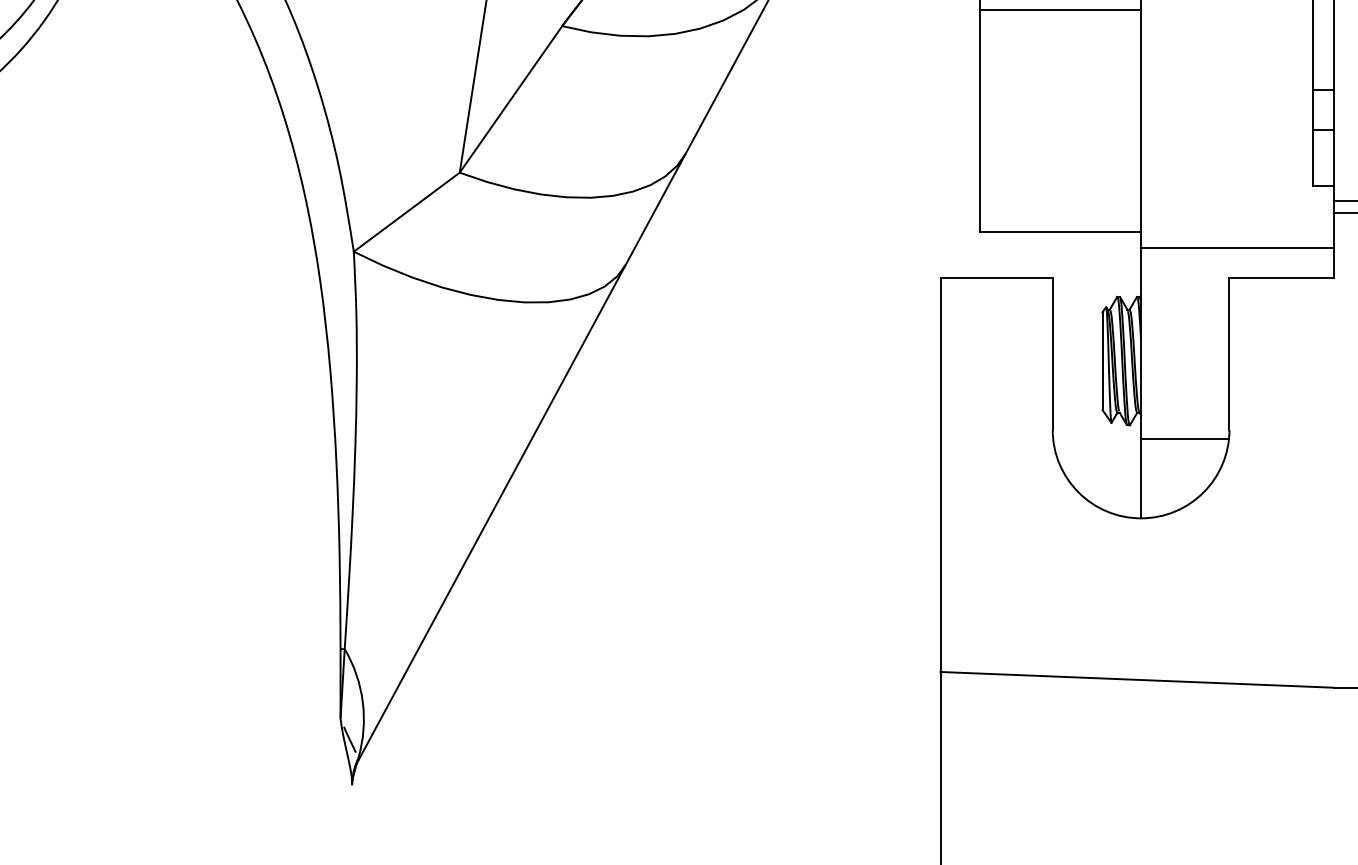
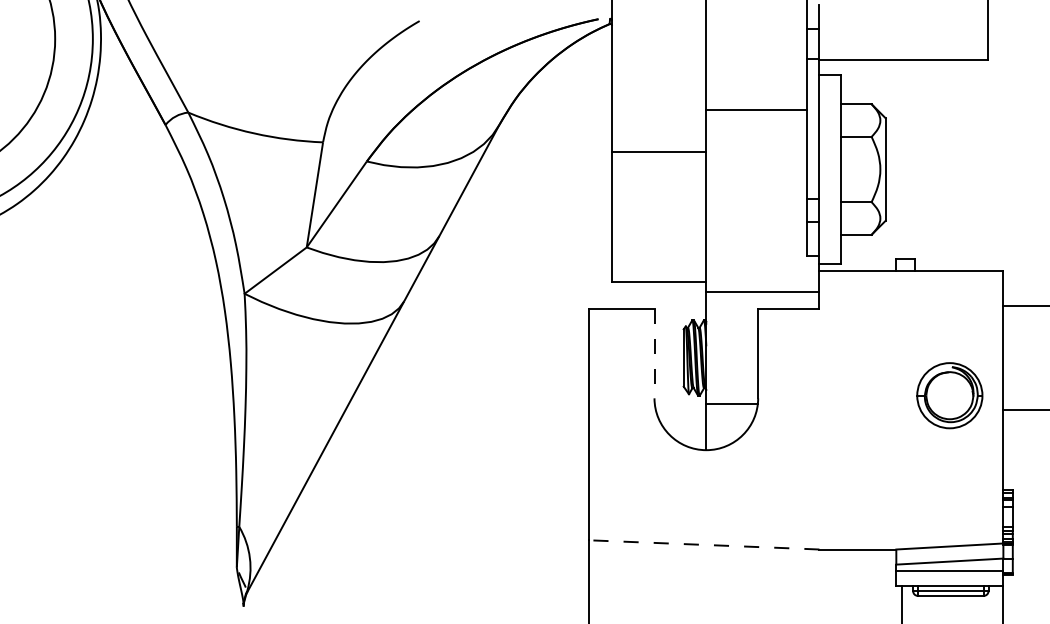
line: (1052, 353) -> (654, 353), solid -> dashed
line: (1136, 679) -> (703, 544), solid -> dashed

